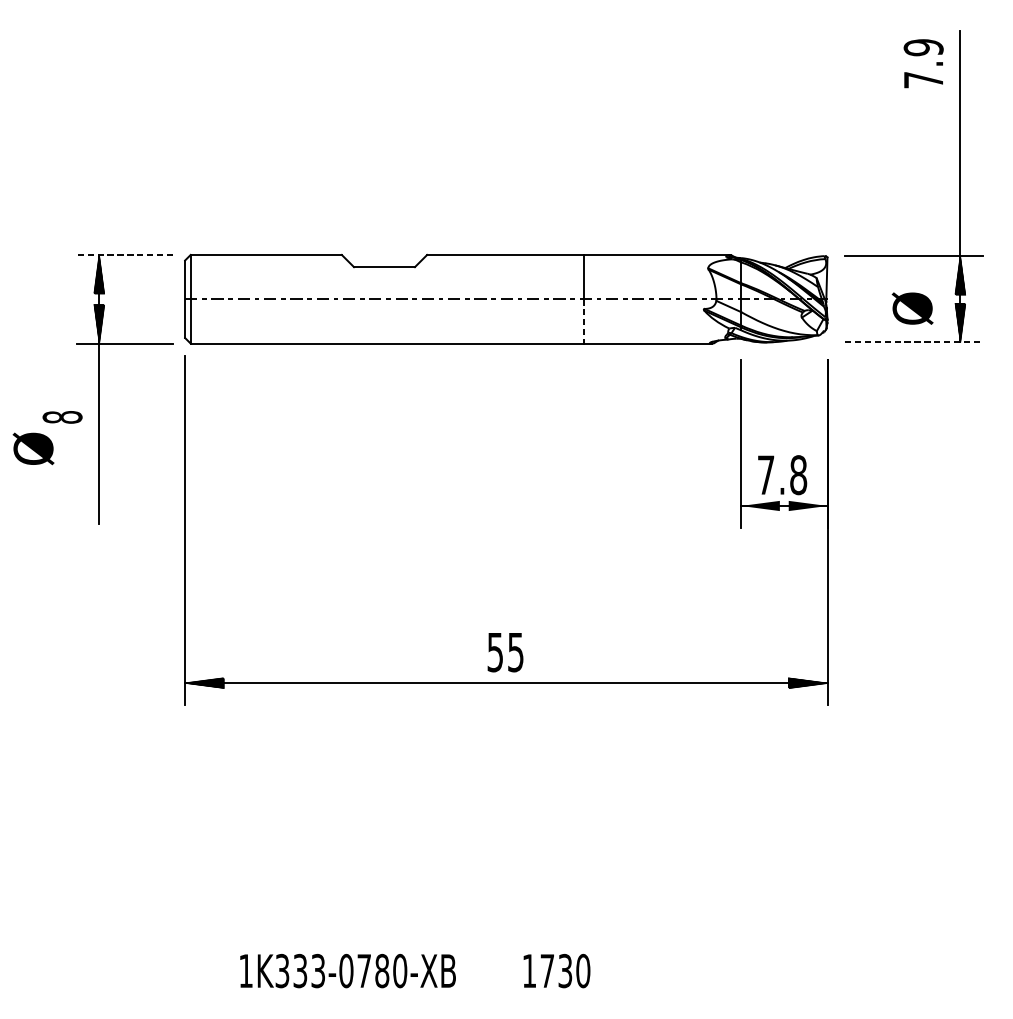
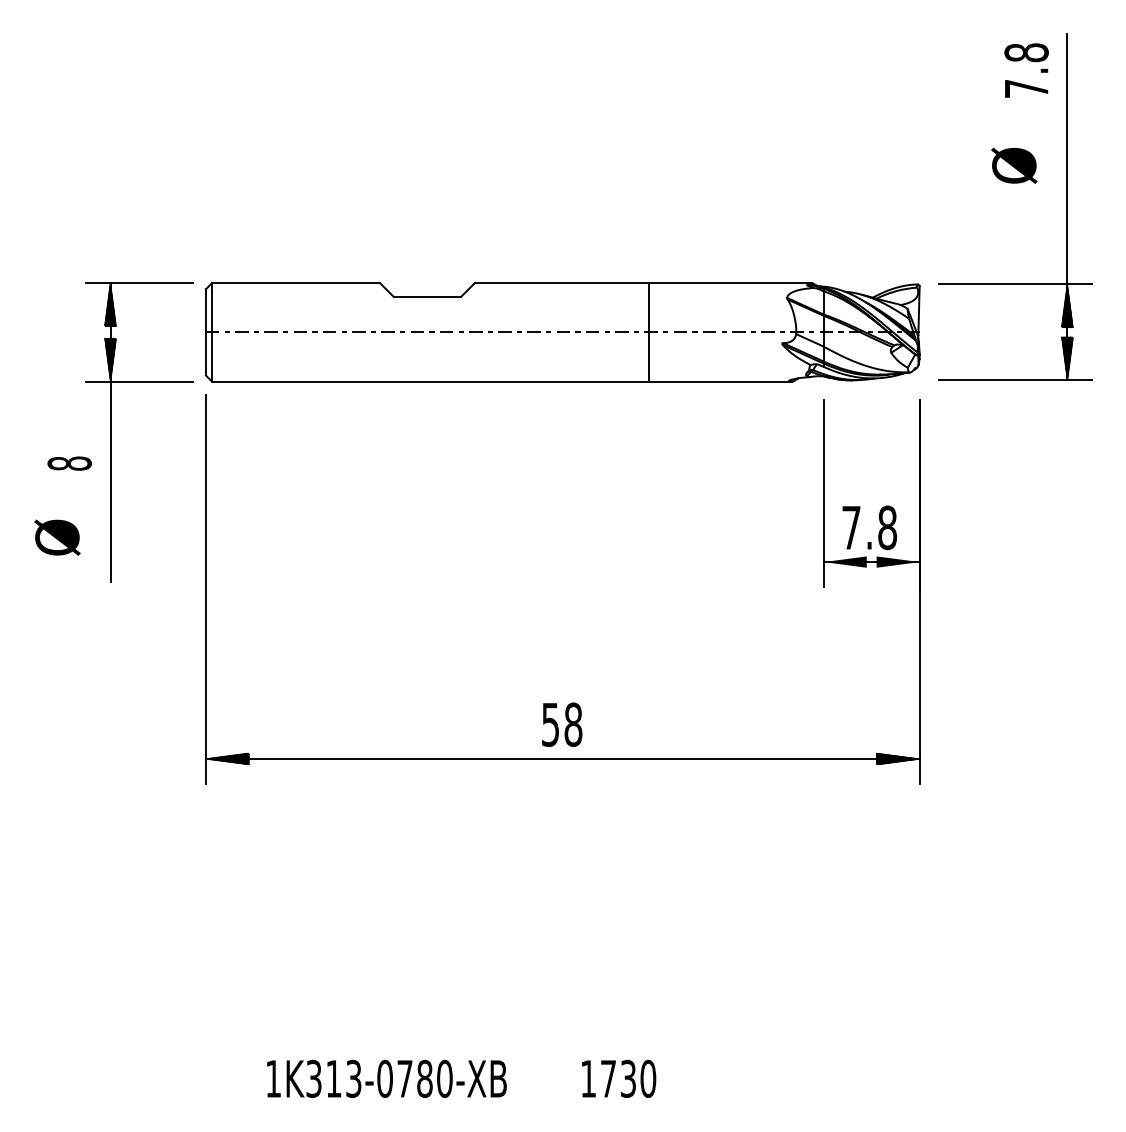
text: (923, 47) -> (1026, 52), 7.9 -> 7.8
line: (124, 255) -> (138, 283), dashed -> solid
text: (912, 308) -> (1014, 165), moved
line: (583, 321) -> (648, 357), dashed -> solid
line: (914, 342) -> (1016, 380), dashed -> solid
text: (33, 448) -> (57, 537), moved
text: (515, 652) -> (573, 724), 55 -> 58
text: (299, 970) -> (333, 1078), 1K333-0780-XB -> 1K313-0780-XB

